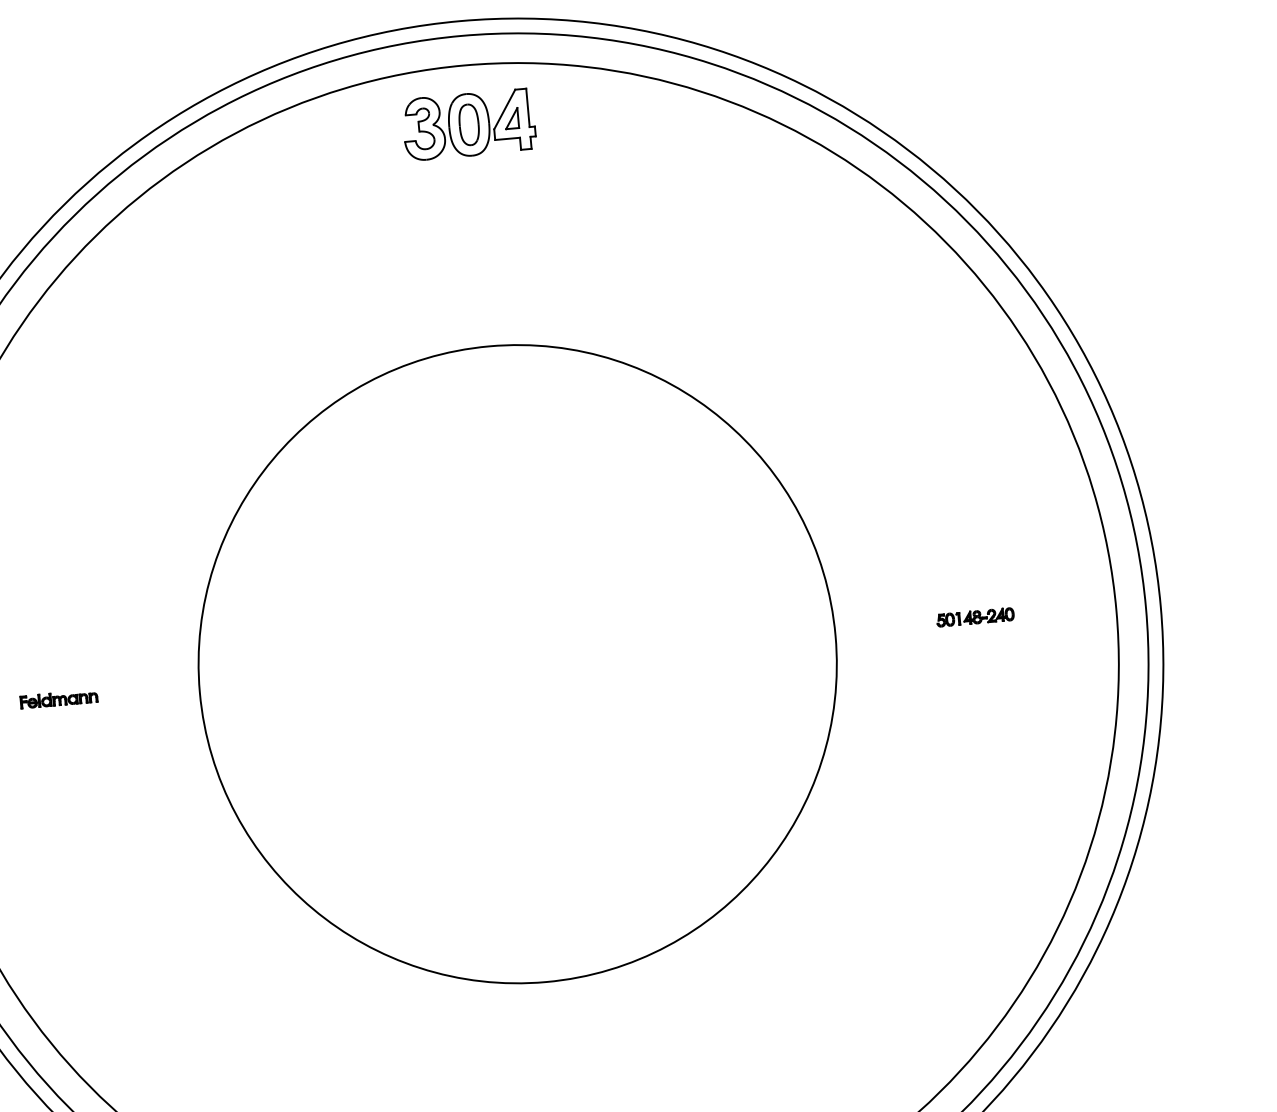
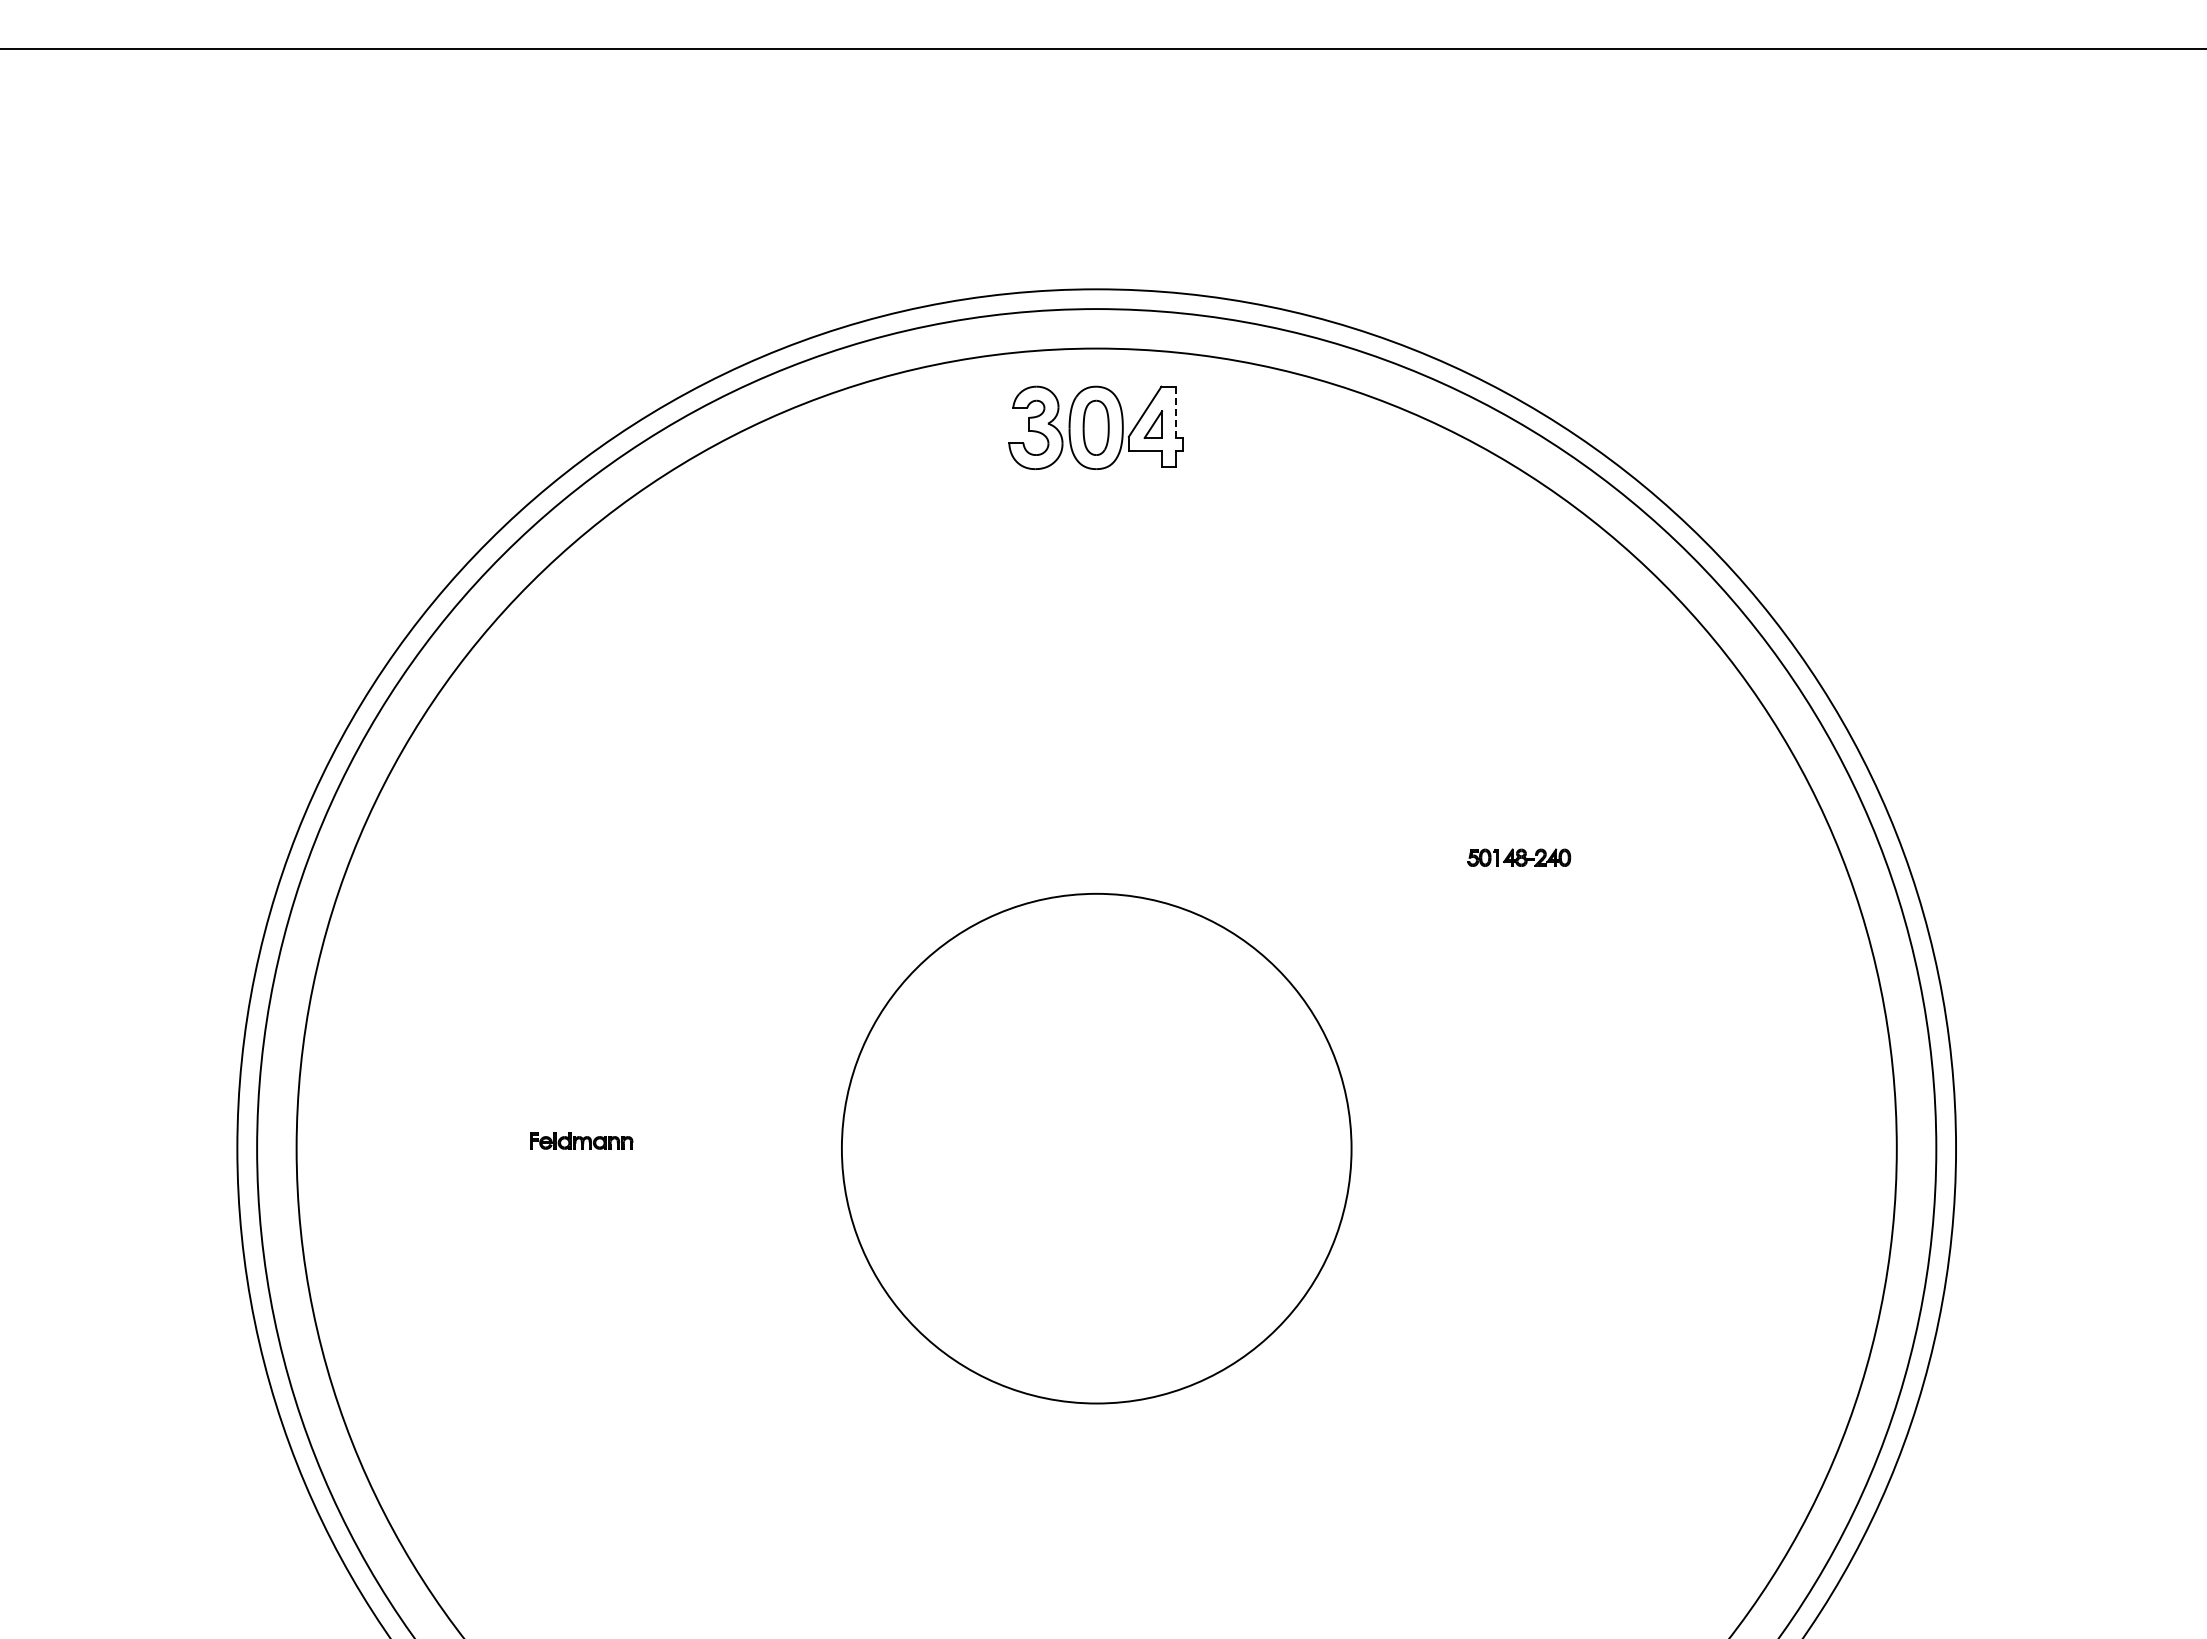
line: (528, 107) -> (1176, 412), solid -> dashed
part: (975, 617) -> (1519, 857), moved
circle: (517, 664) -> (1096, 1148), size x0.6
part: (59, 698) -> (581, 1140), moved

